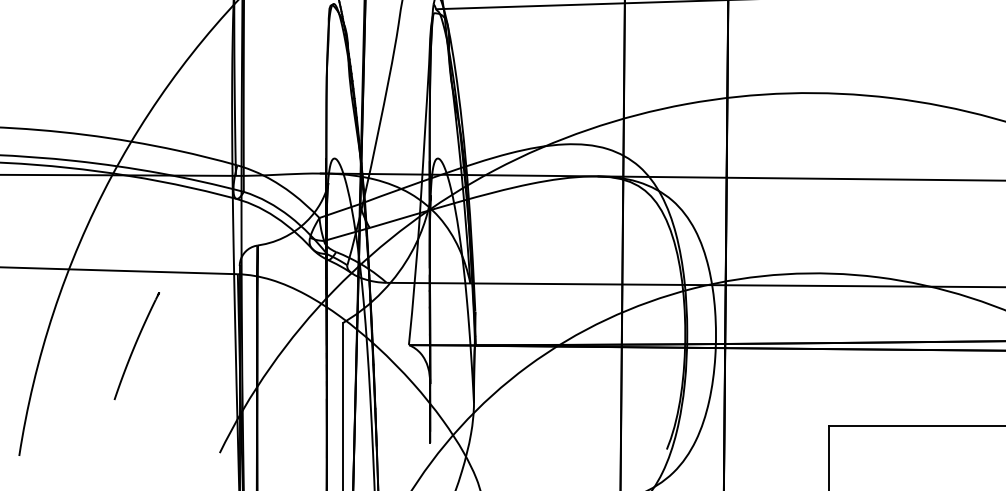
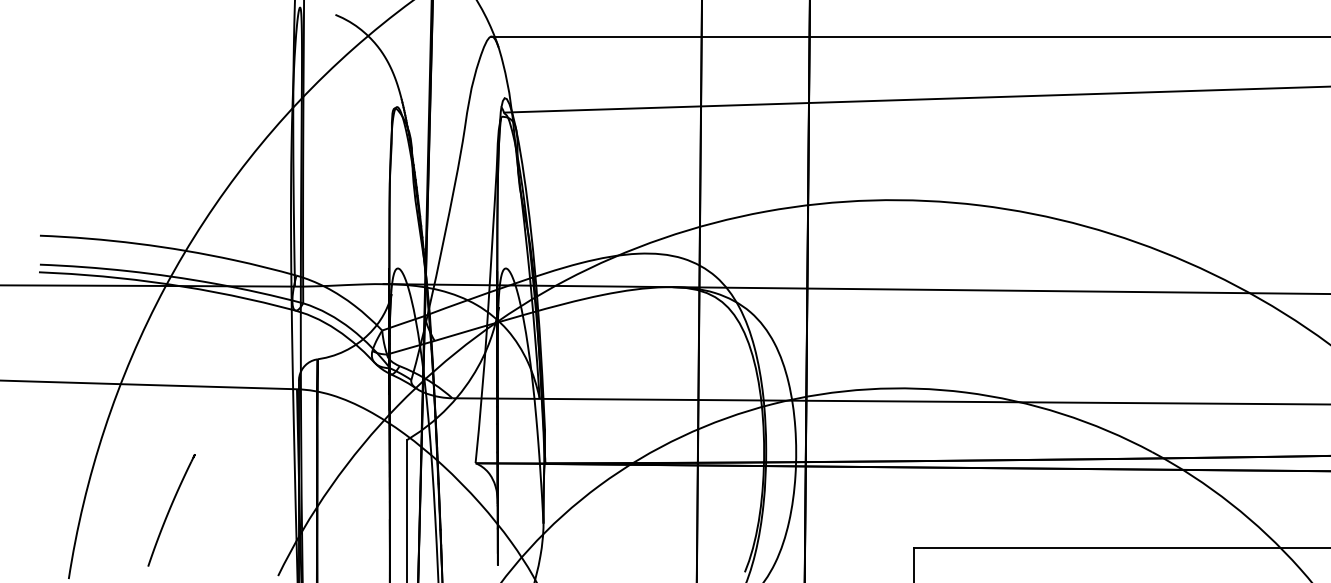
part: (136, 346) -> (171, 510), moved

